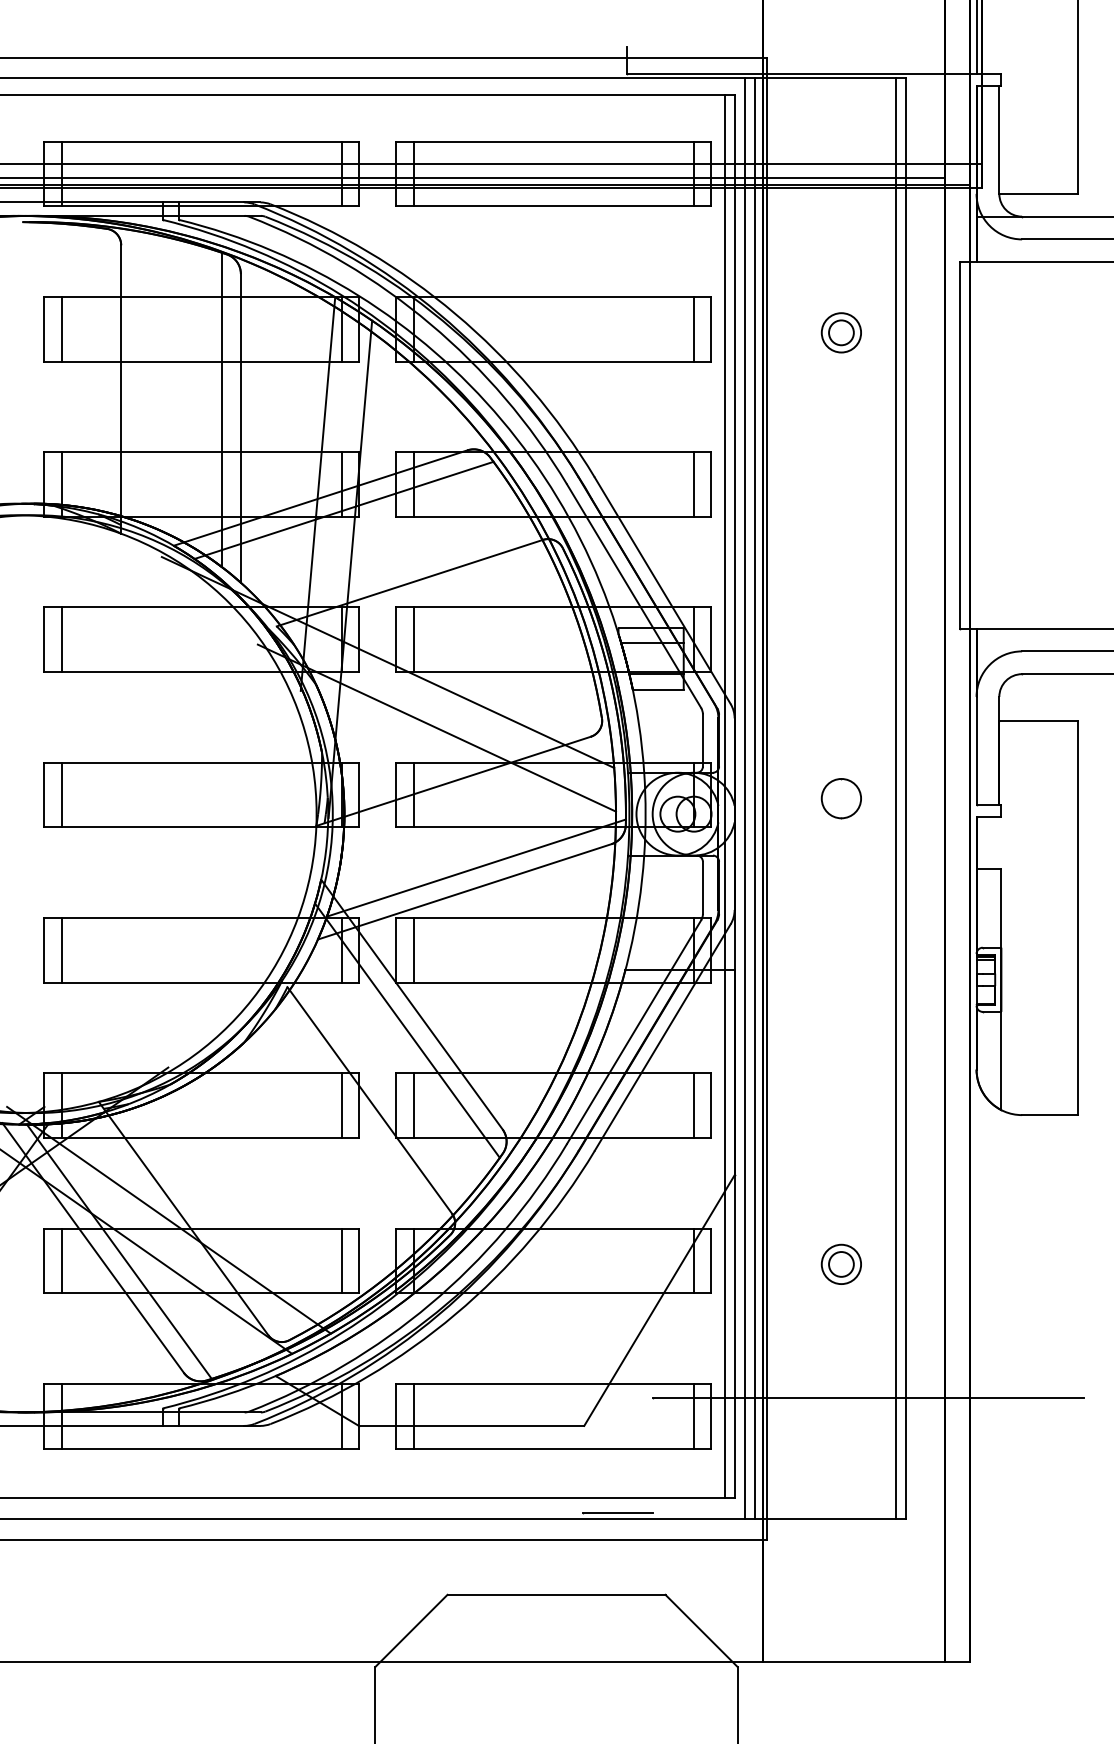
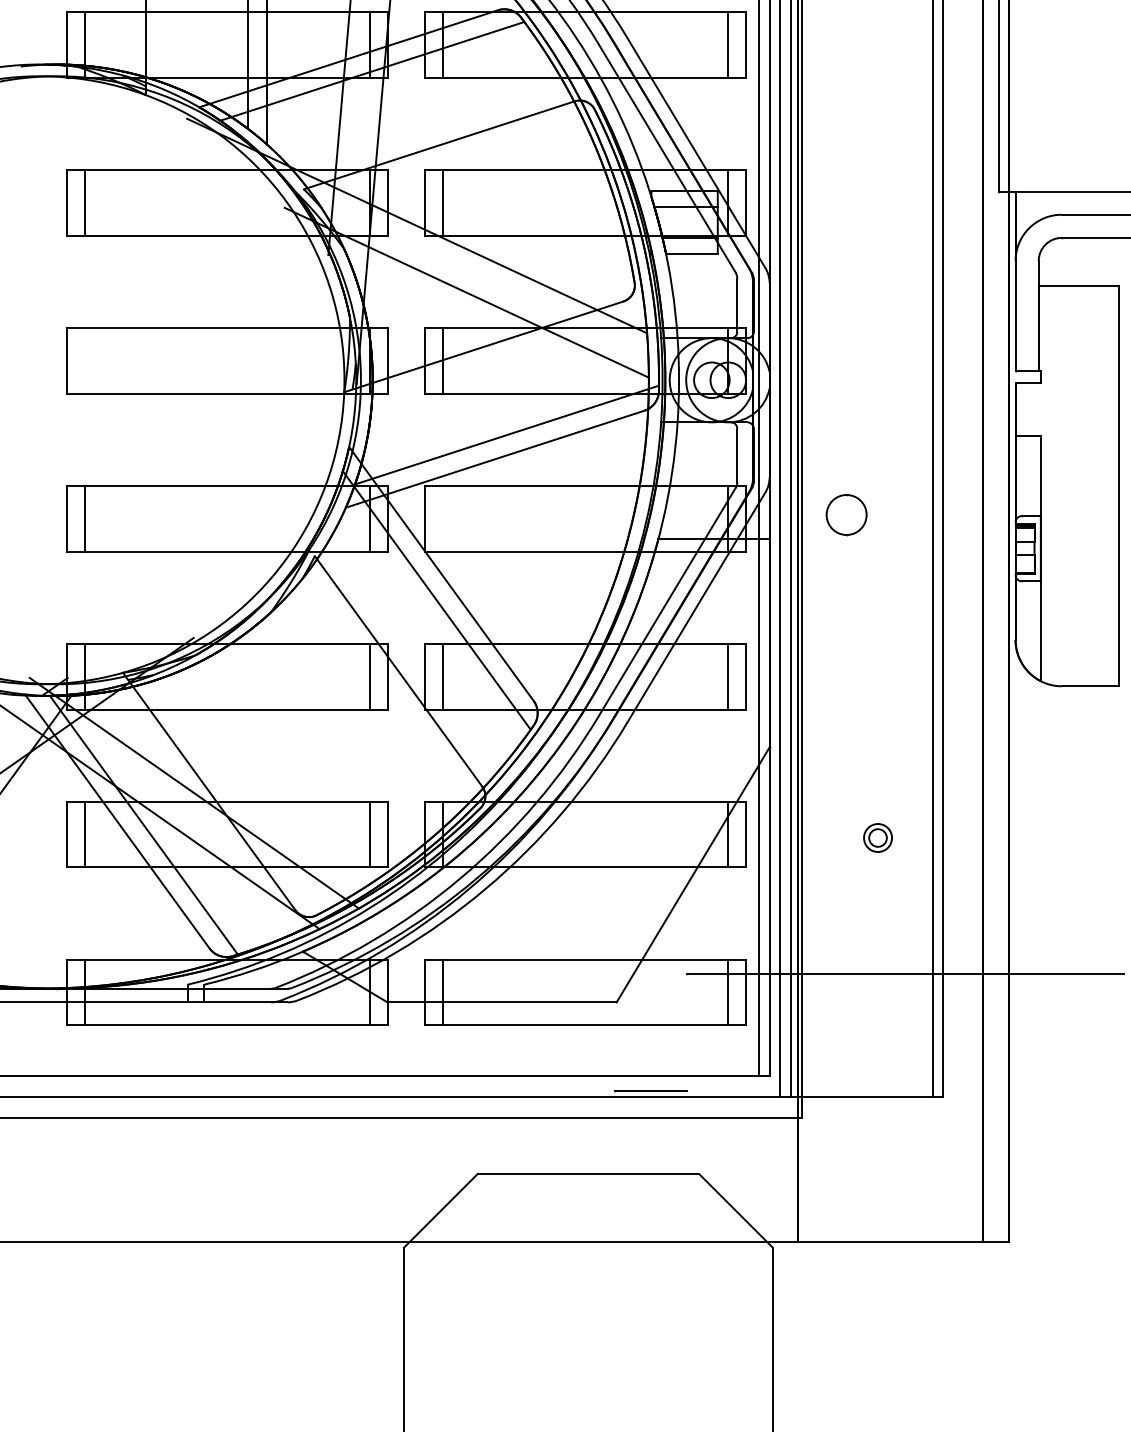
line: (61, 794) -> (85, 360), removed
circle: (840, 798) -> (845, 514), moved
line: (413, 950) -> (442, 518), removed
part: (840, 1263) -> (877, 837), size x0.7

